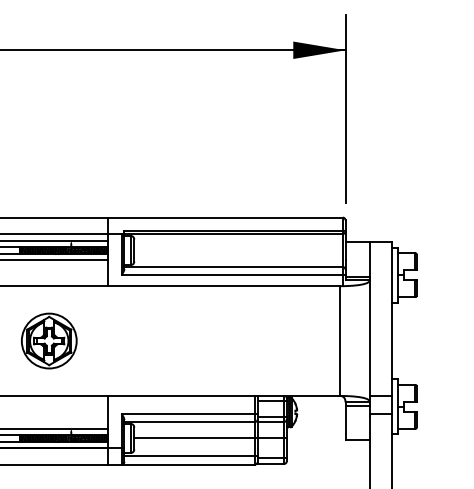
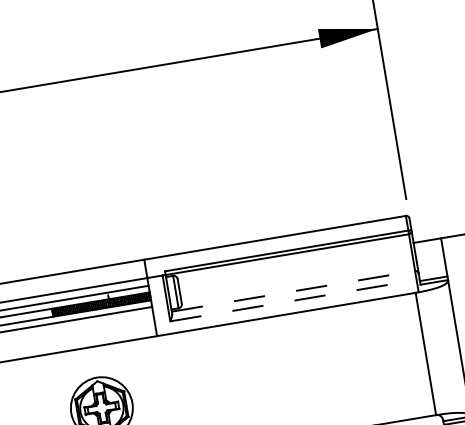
line: (234, 267) -> (294, 291), solid -> dashed
line: (233, 275) -> (294, 300), solid -> dashed

